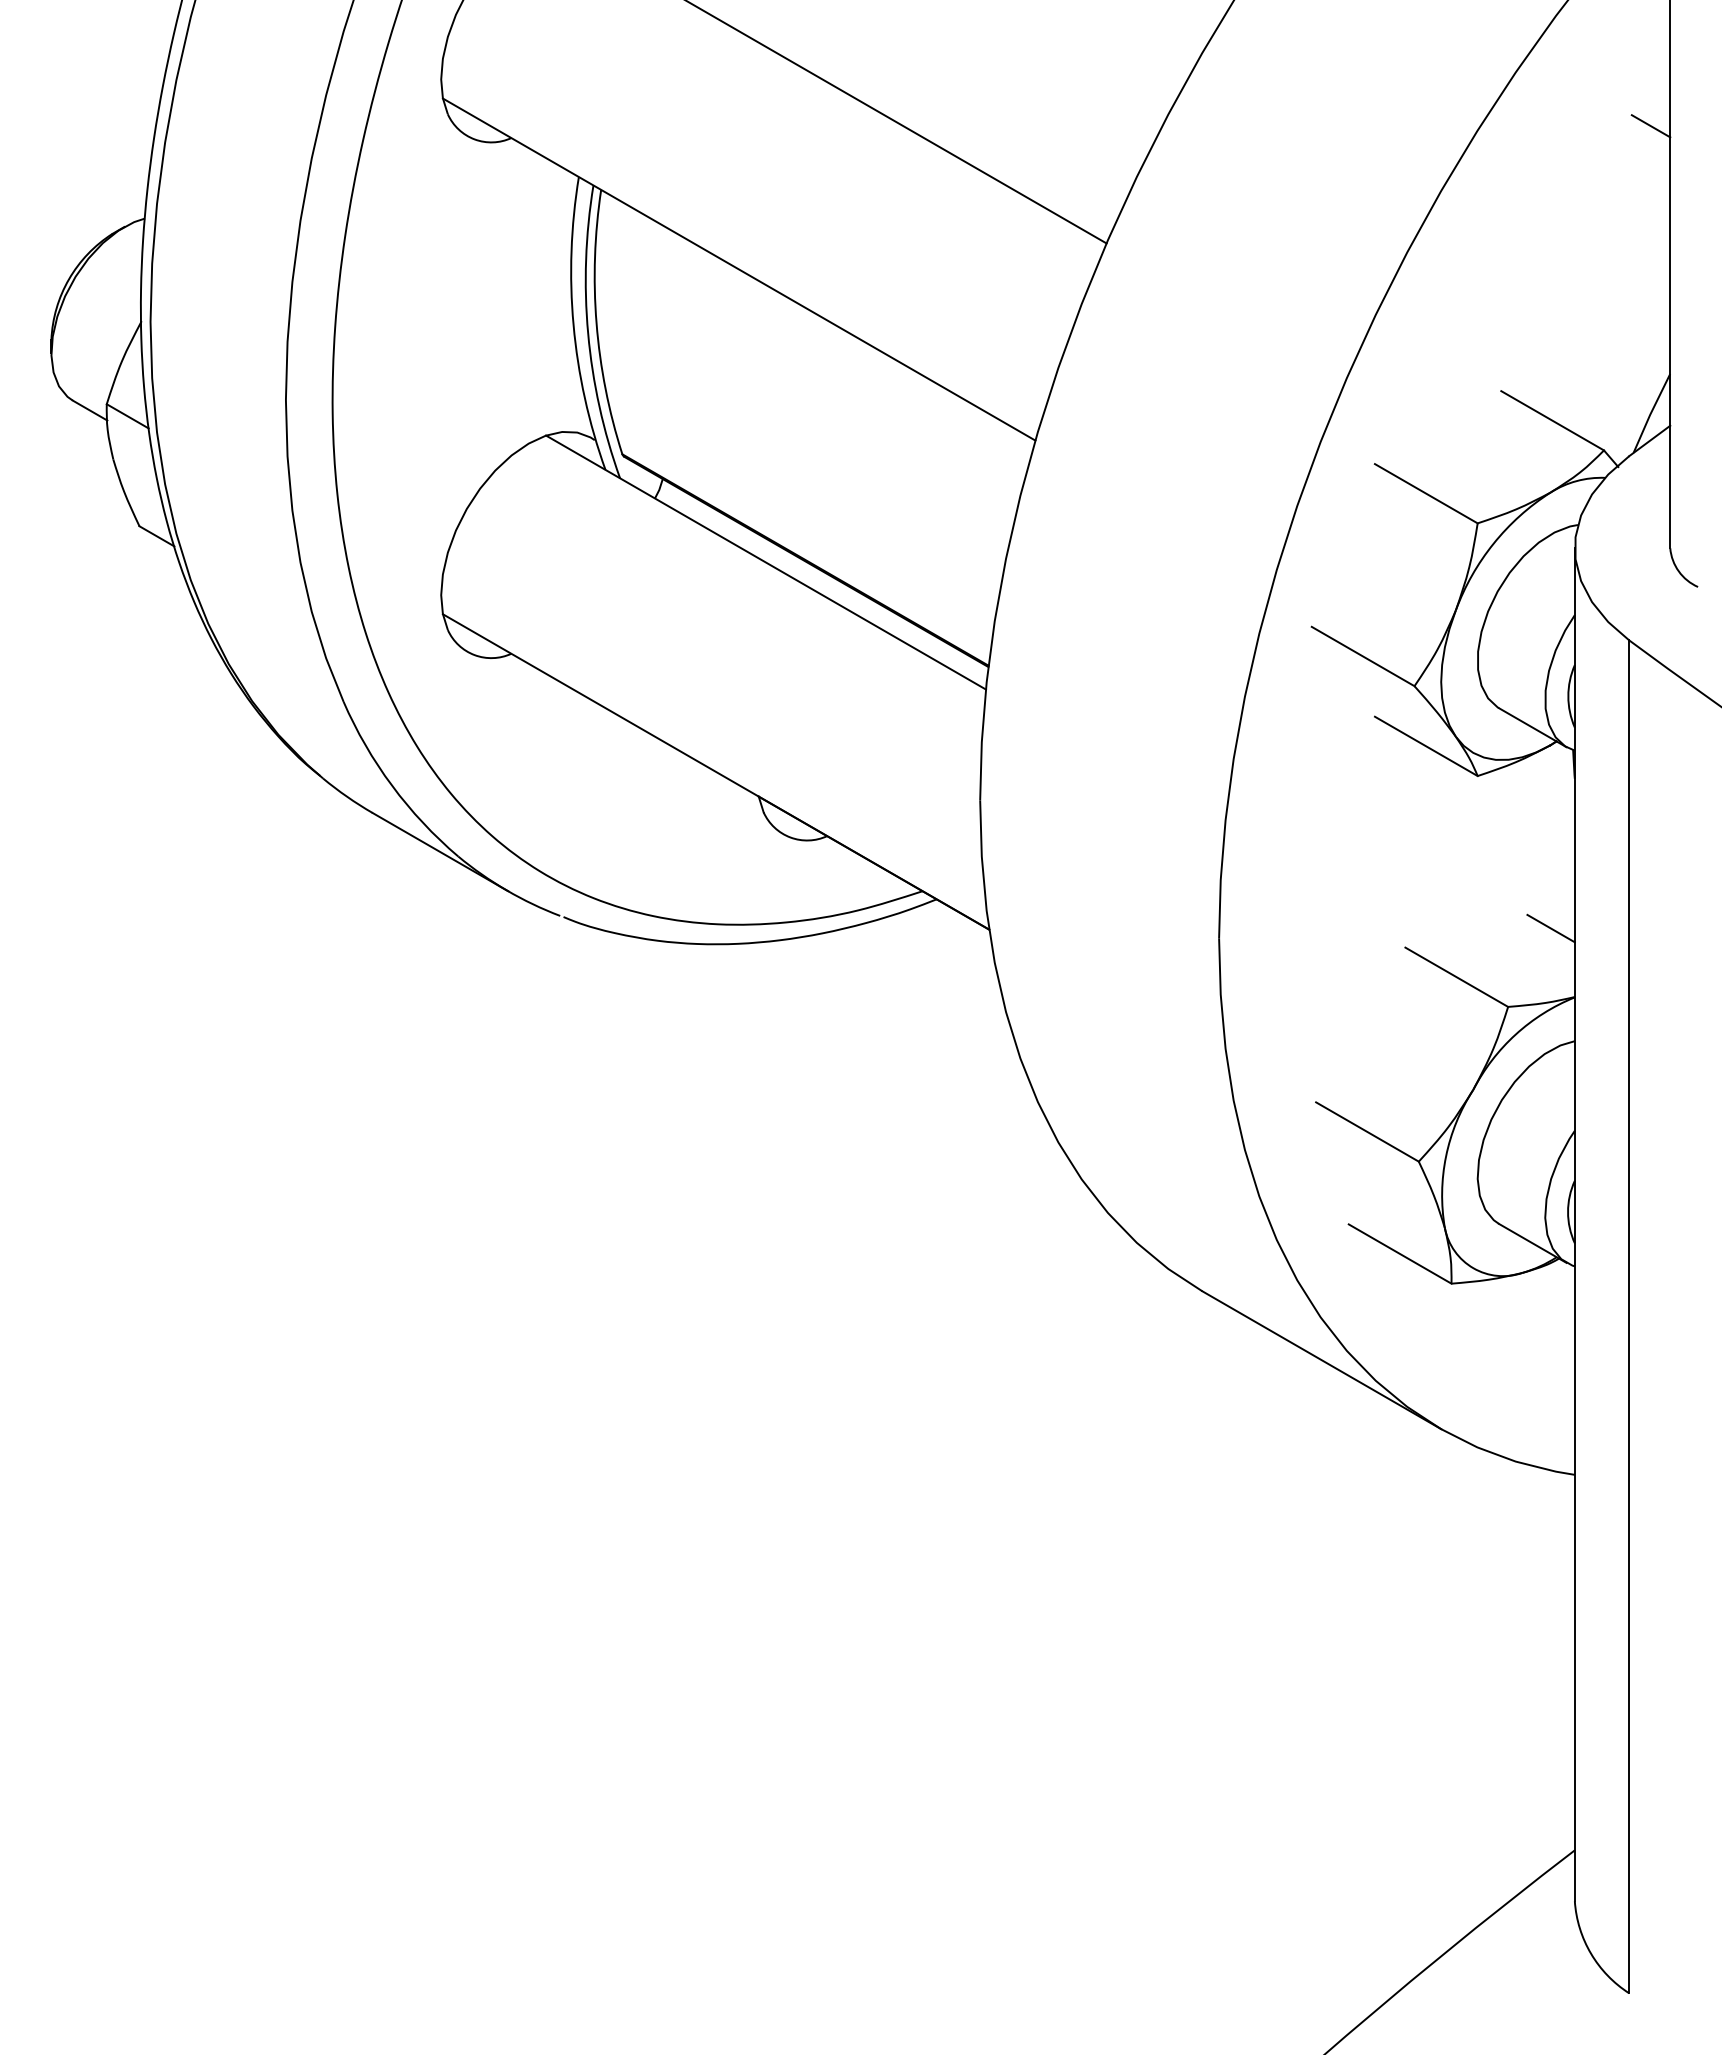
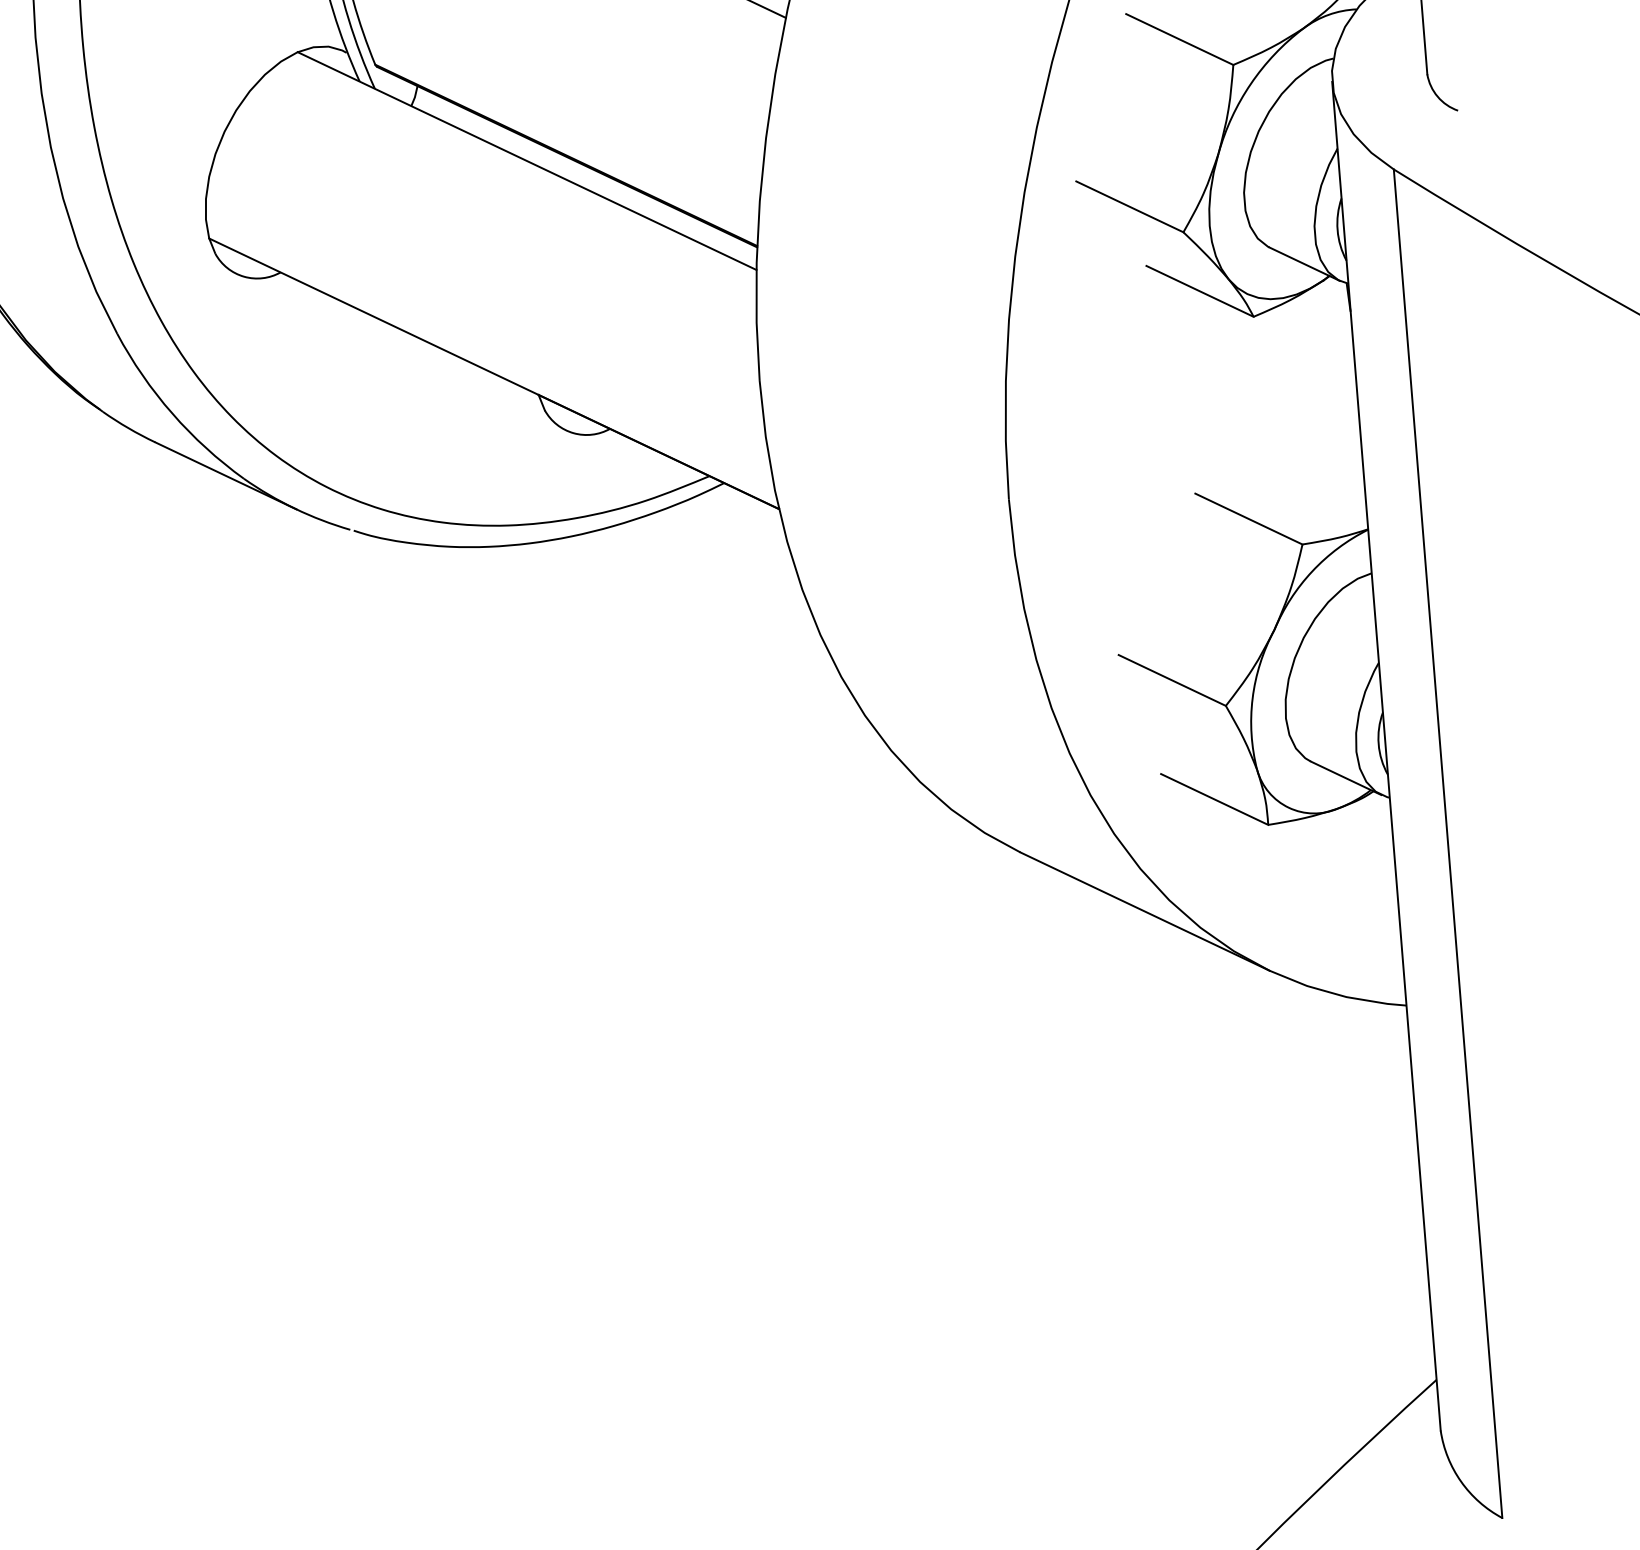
line: (1550, 928) -> (1338, 462), removed

